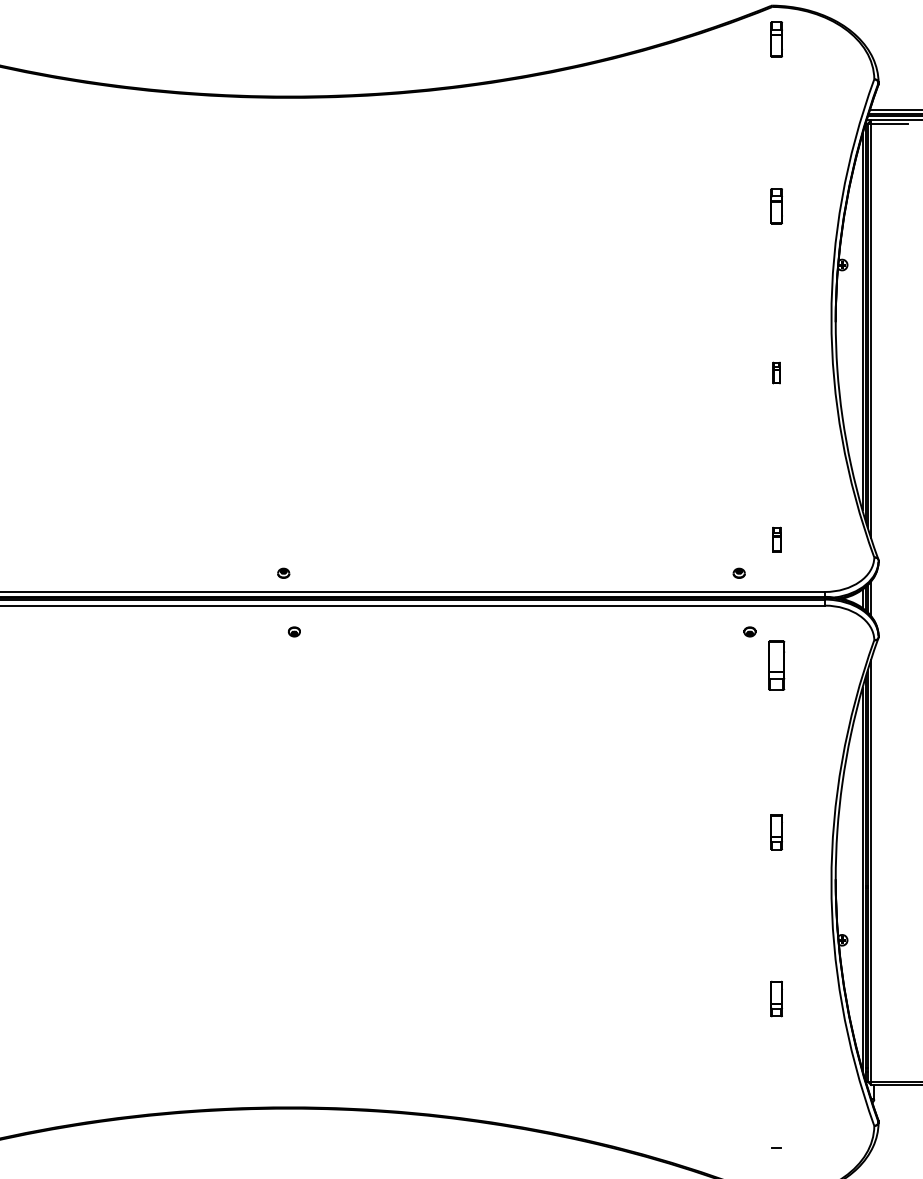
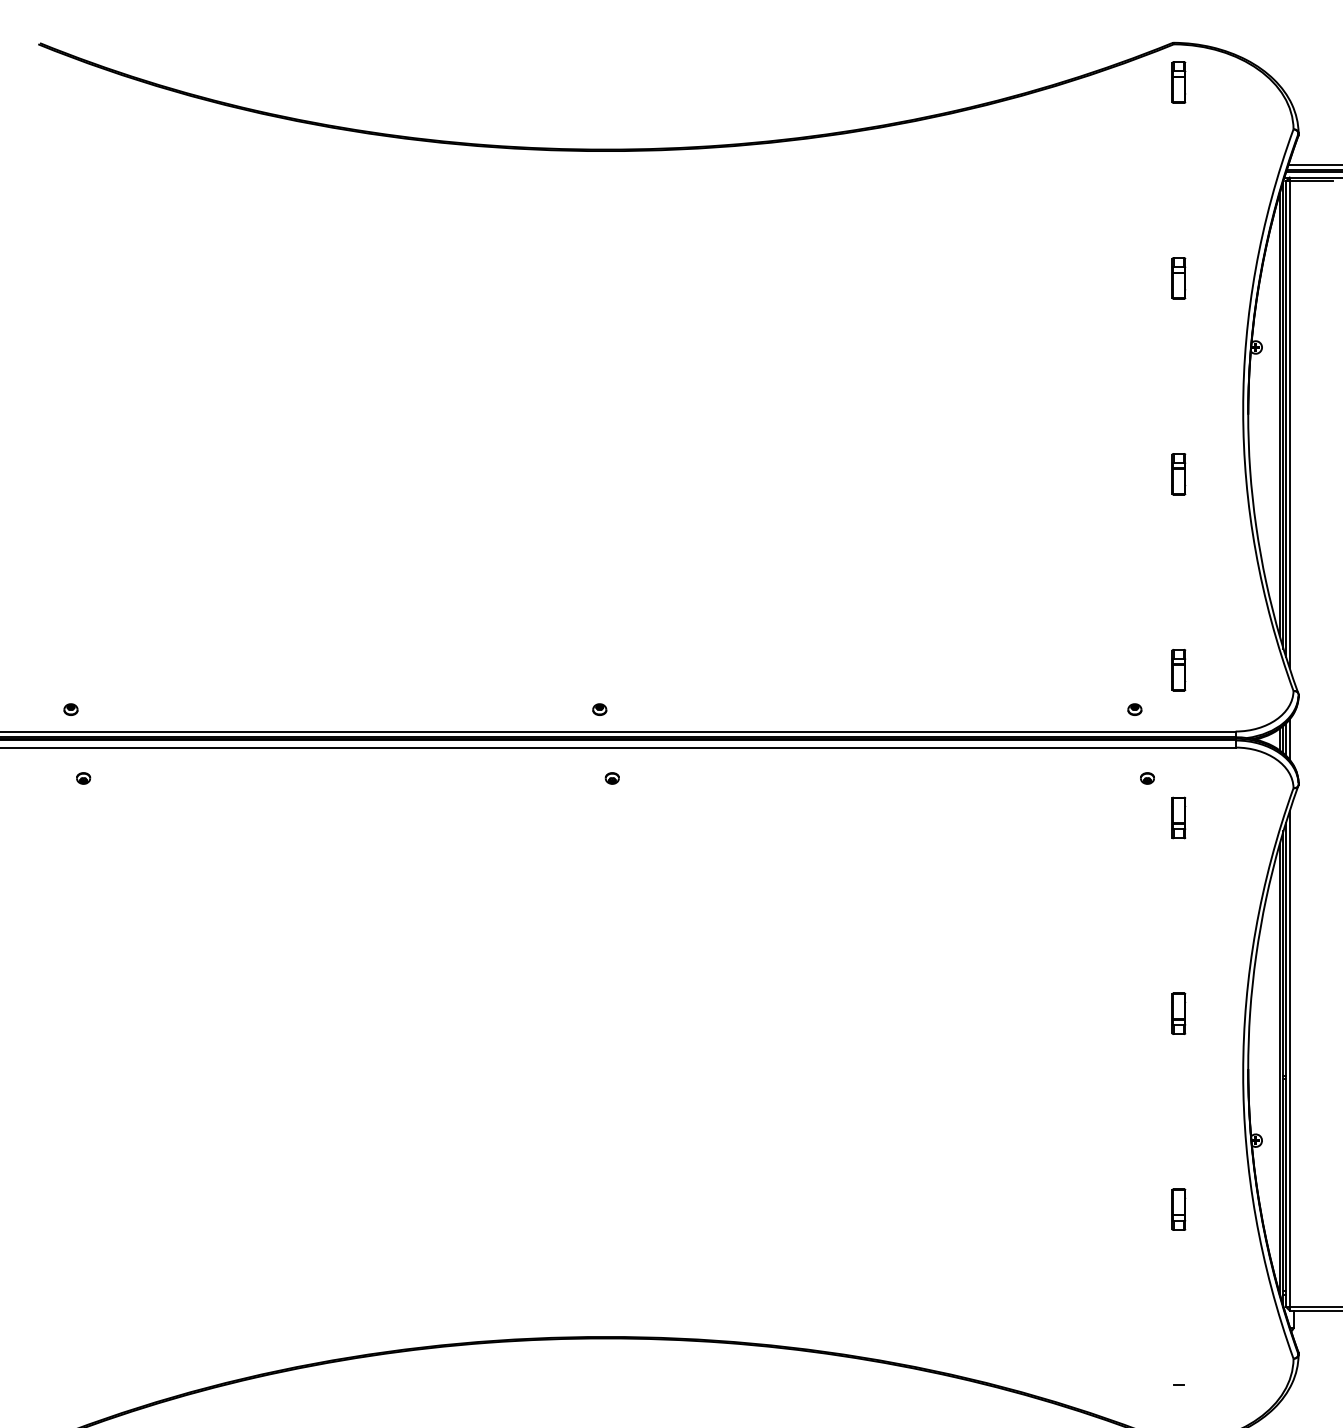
part: (776, 373) -> (1178, 474), size x1.67
part: (776, 540) -> (1178, 670), size x1.43
part: (776, 665) -> (1178, 817), size x0.71

